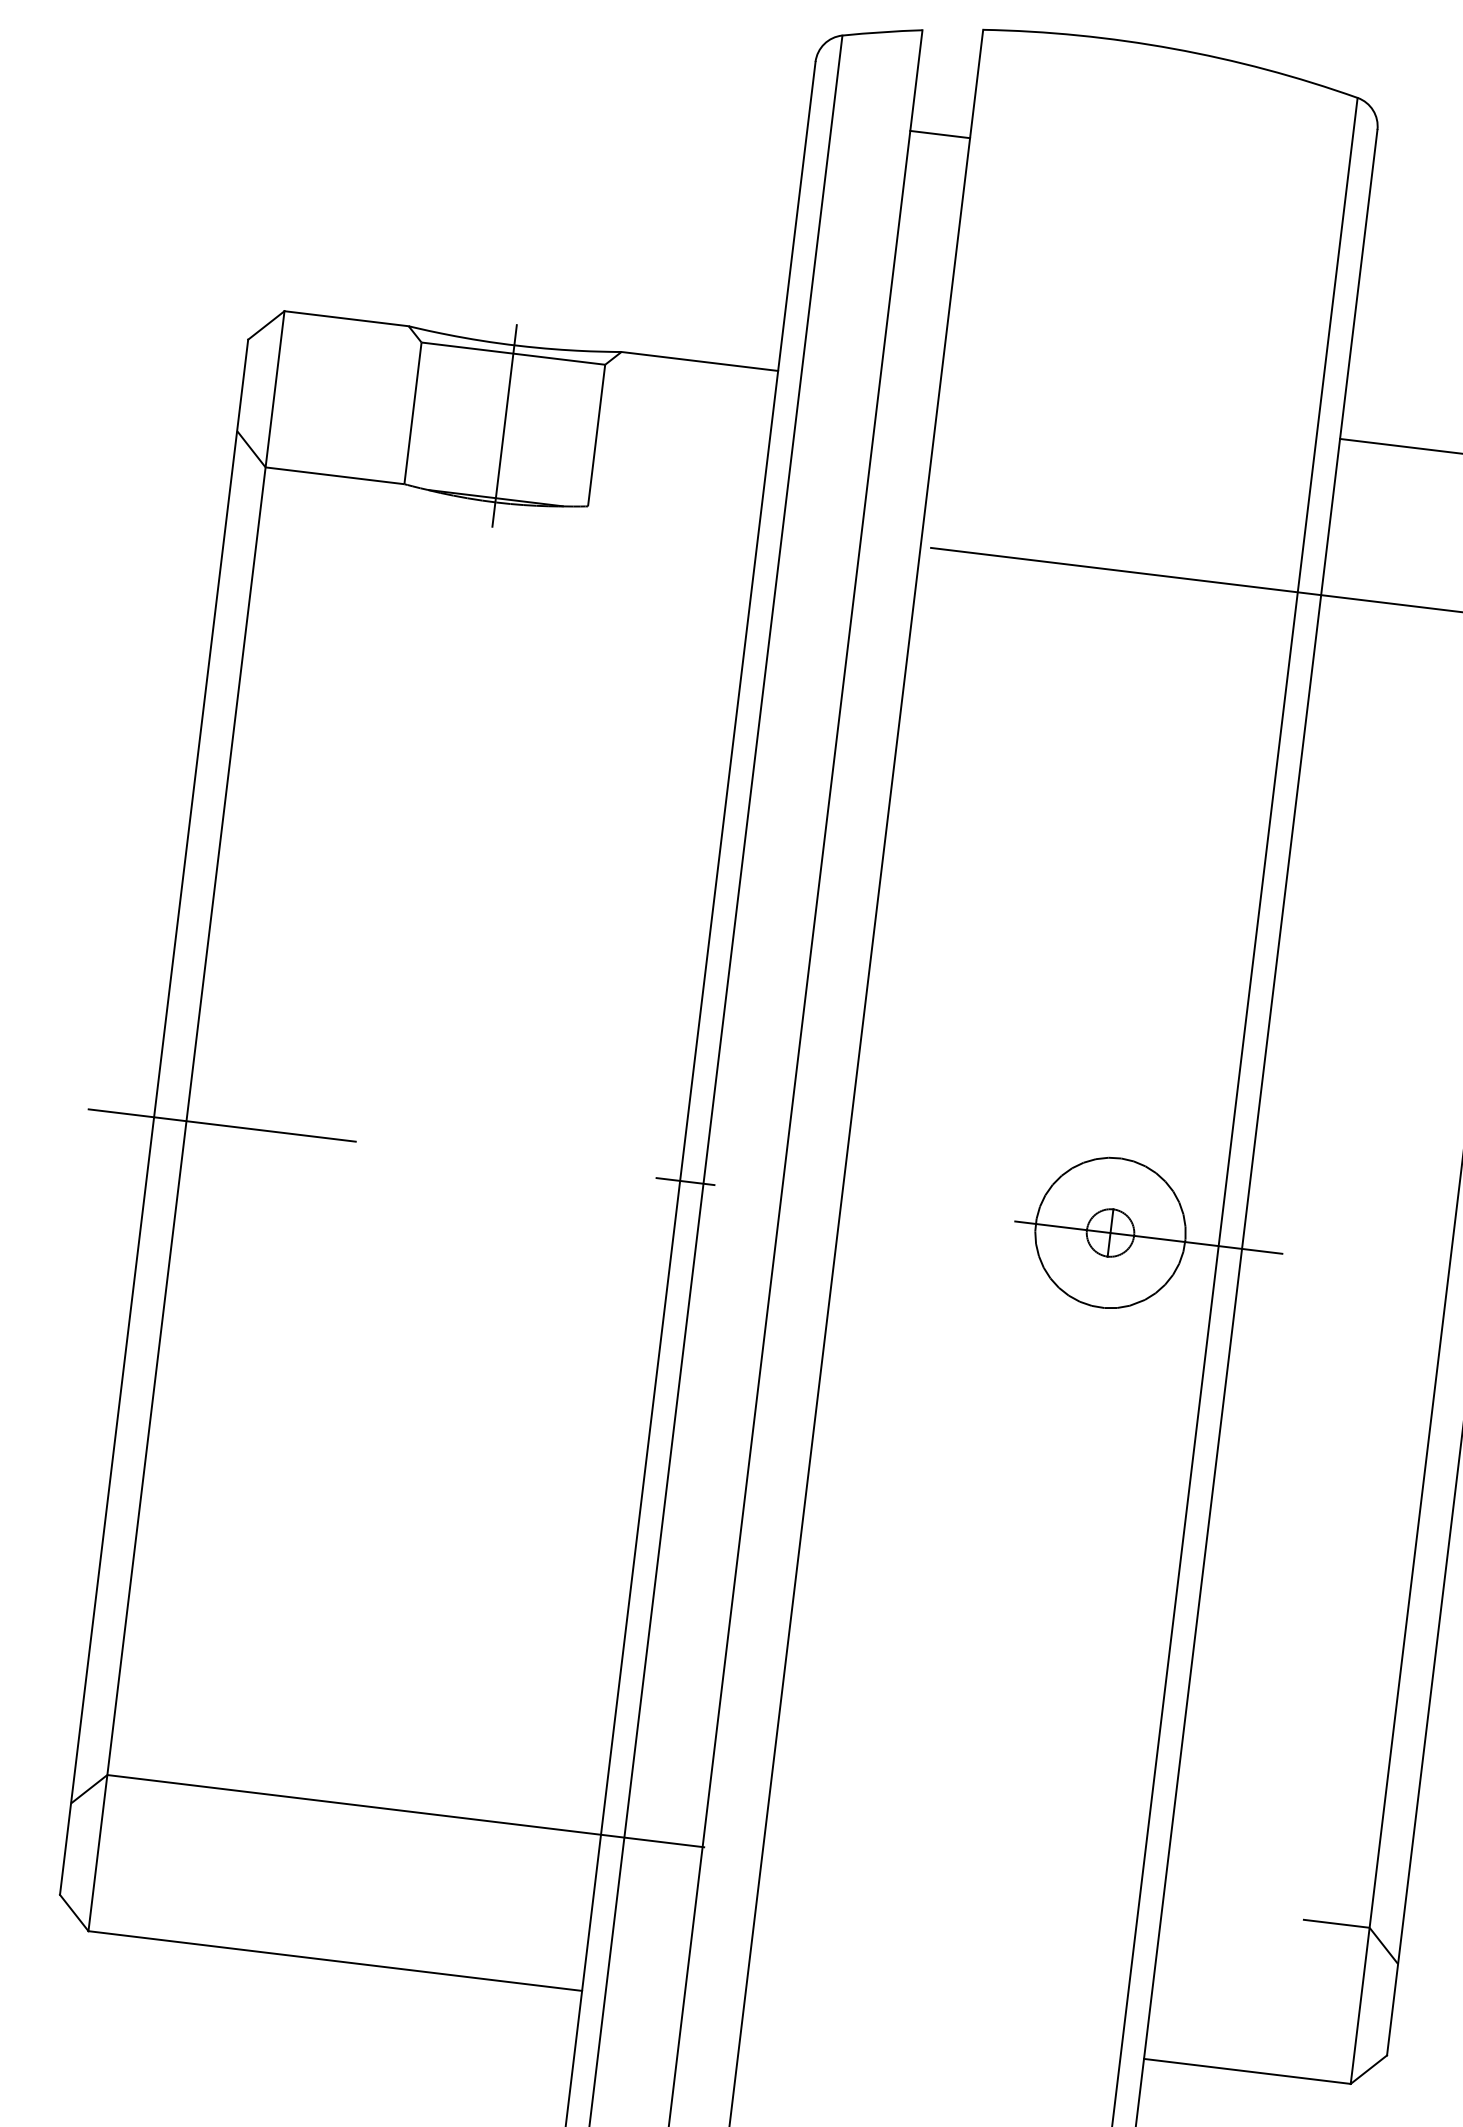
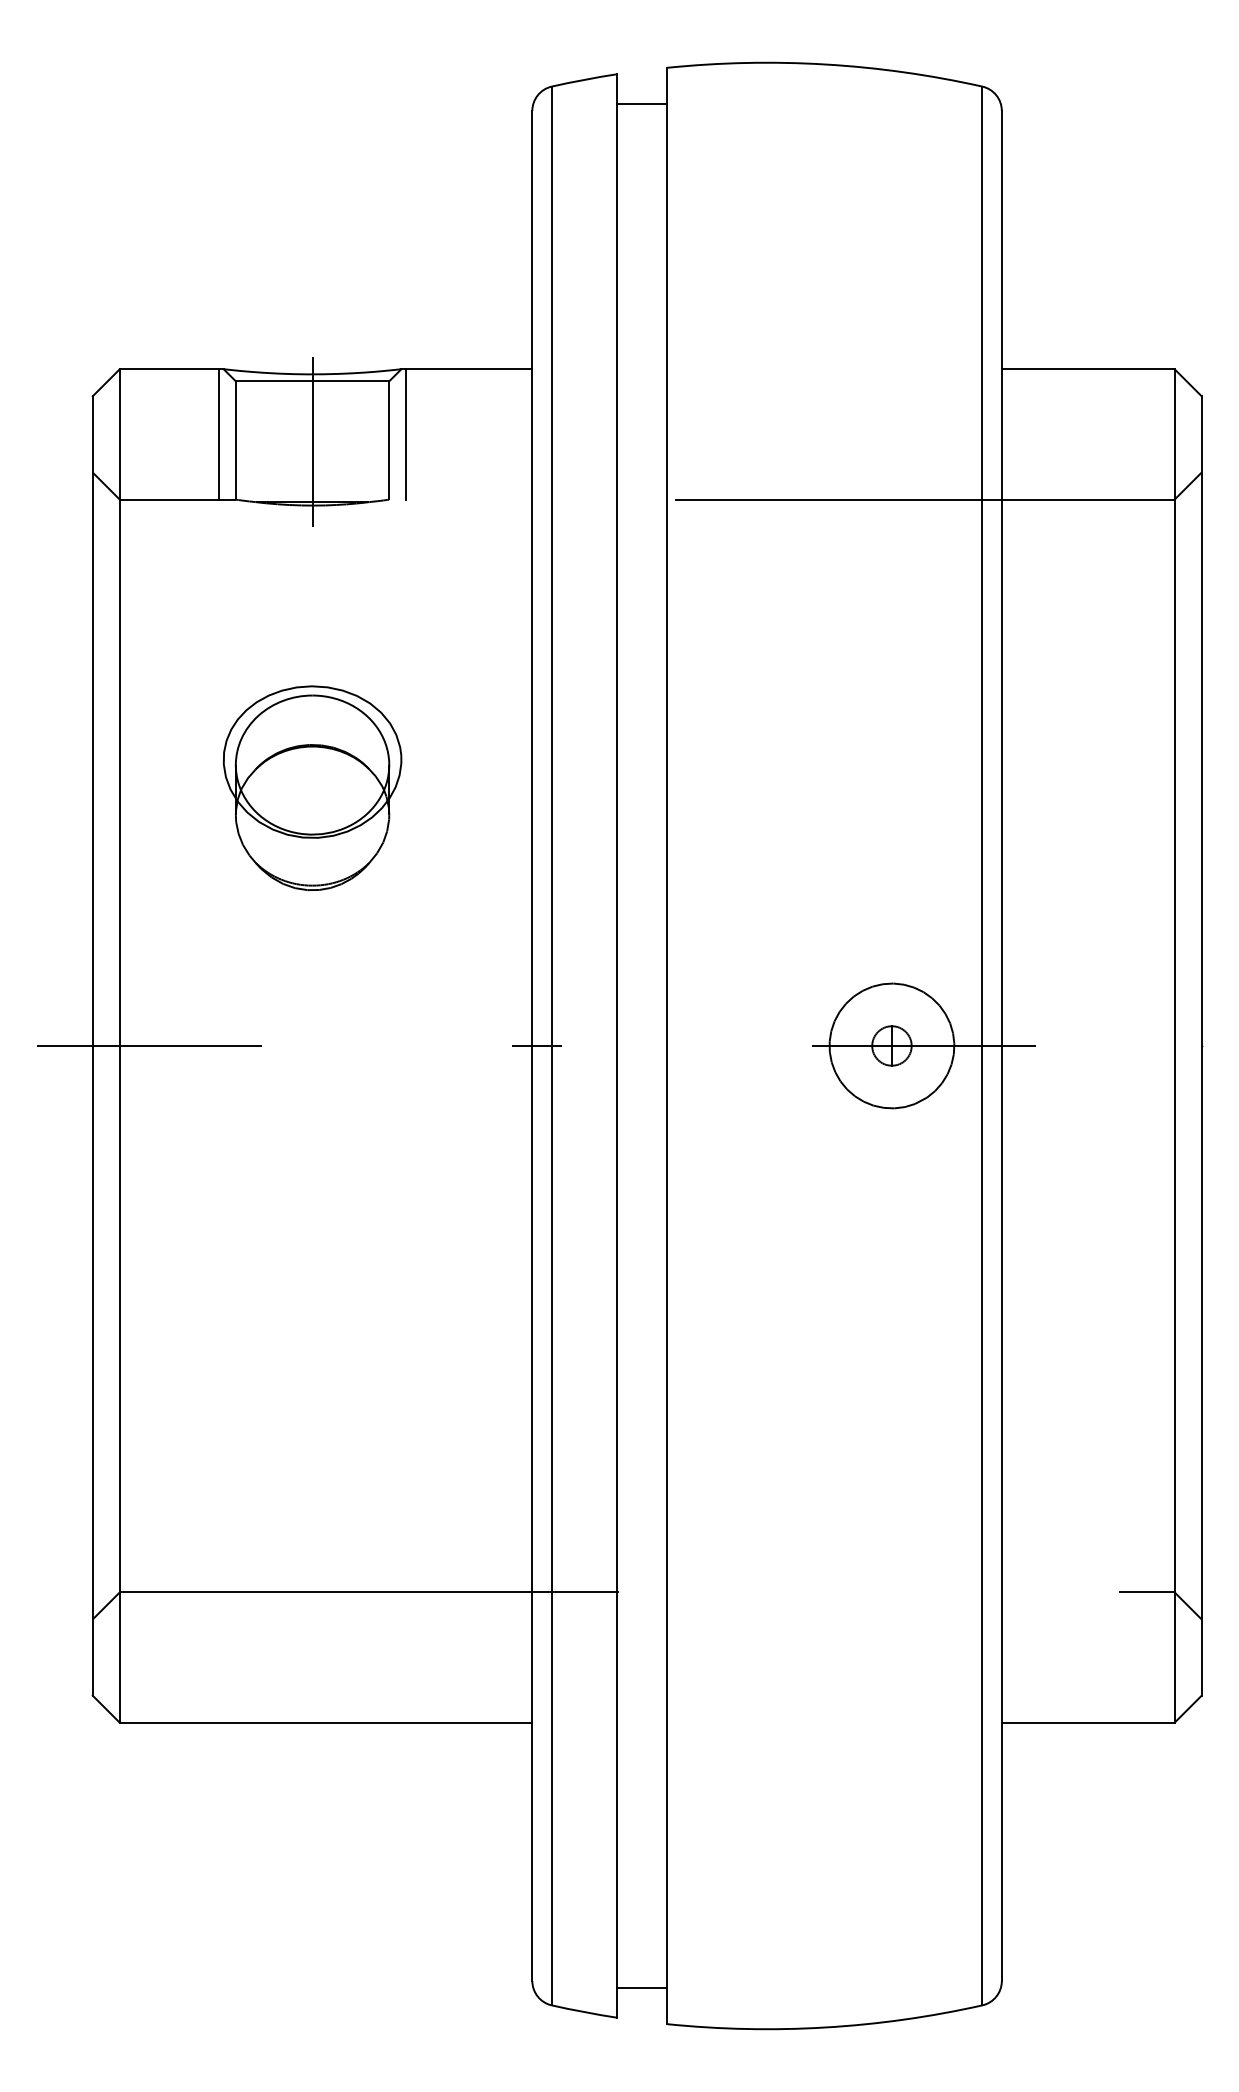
line: (940, 134) -> (642, 104), moved
line: (393, 403) -> (218, 434), added
line: (618, 430) -> (406, 434), added
part: (454, 839) -> (312, 787), added

